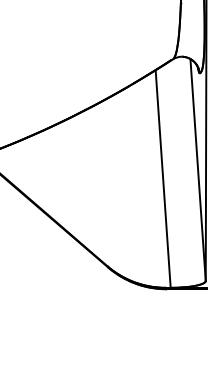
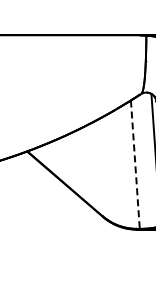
line: (163, 180) -> (135, 165), solid -> dashed

